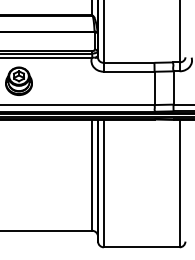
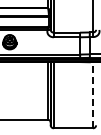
line: (180, 182) -> (93, 94), solid -> dashed

